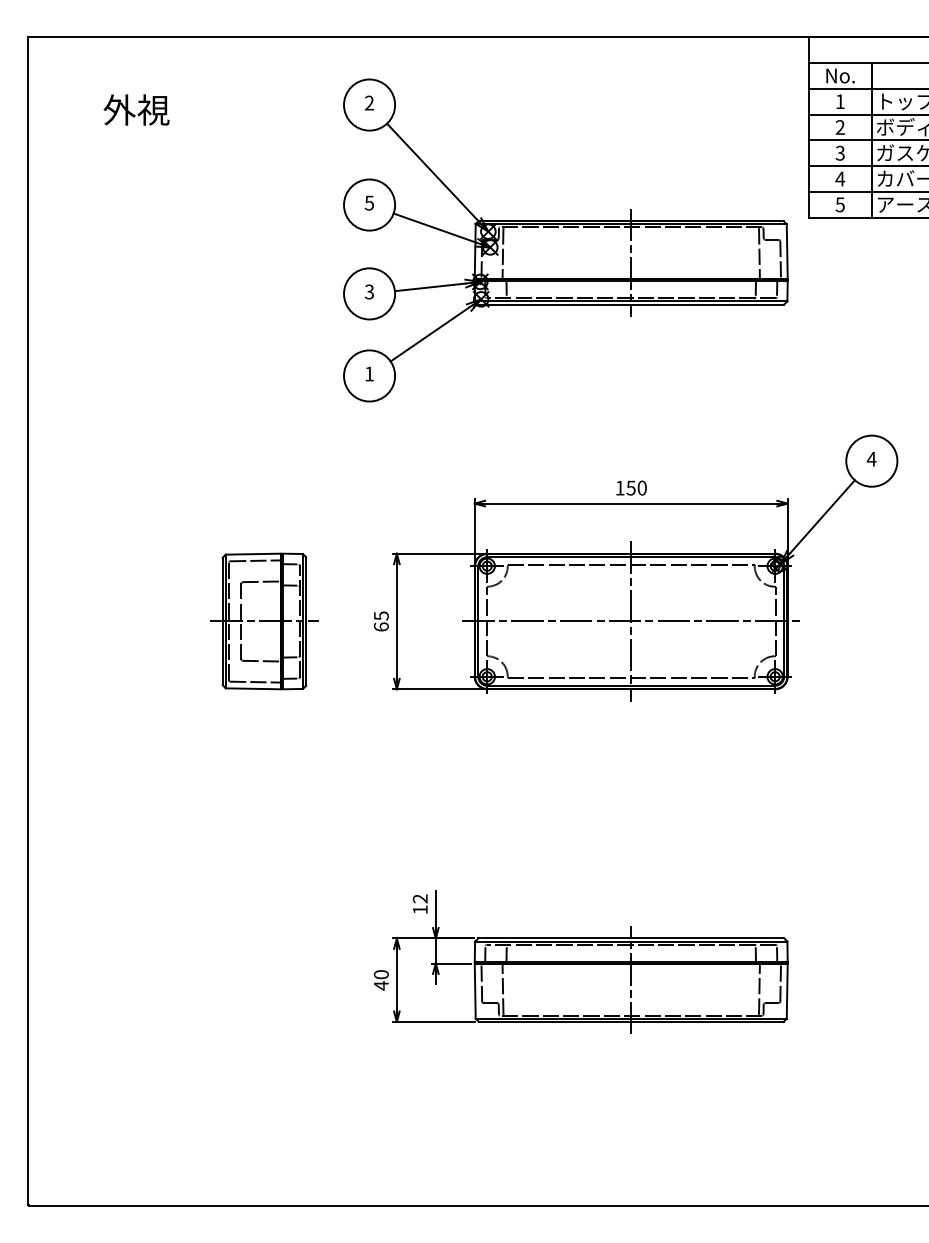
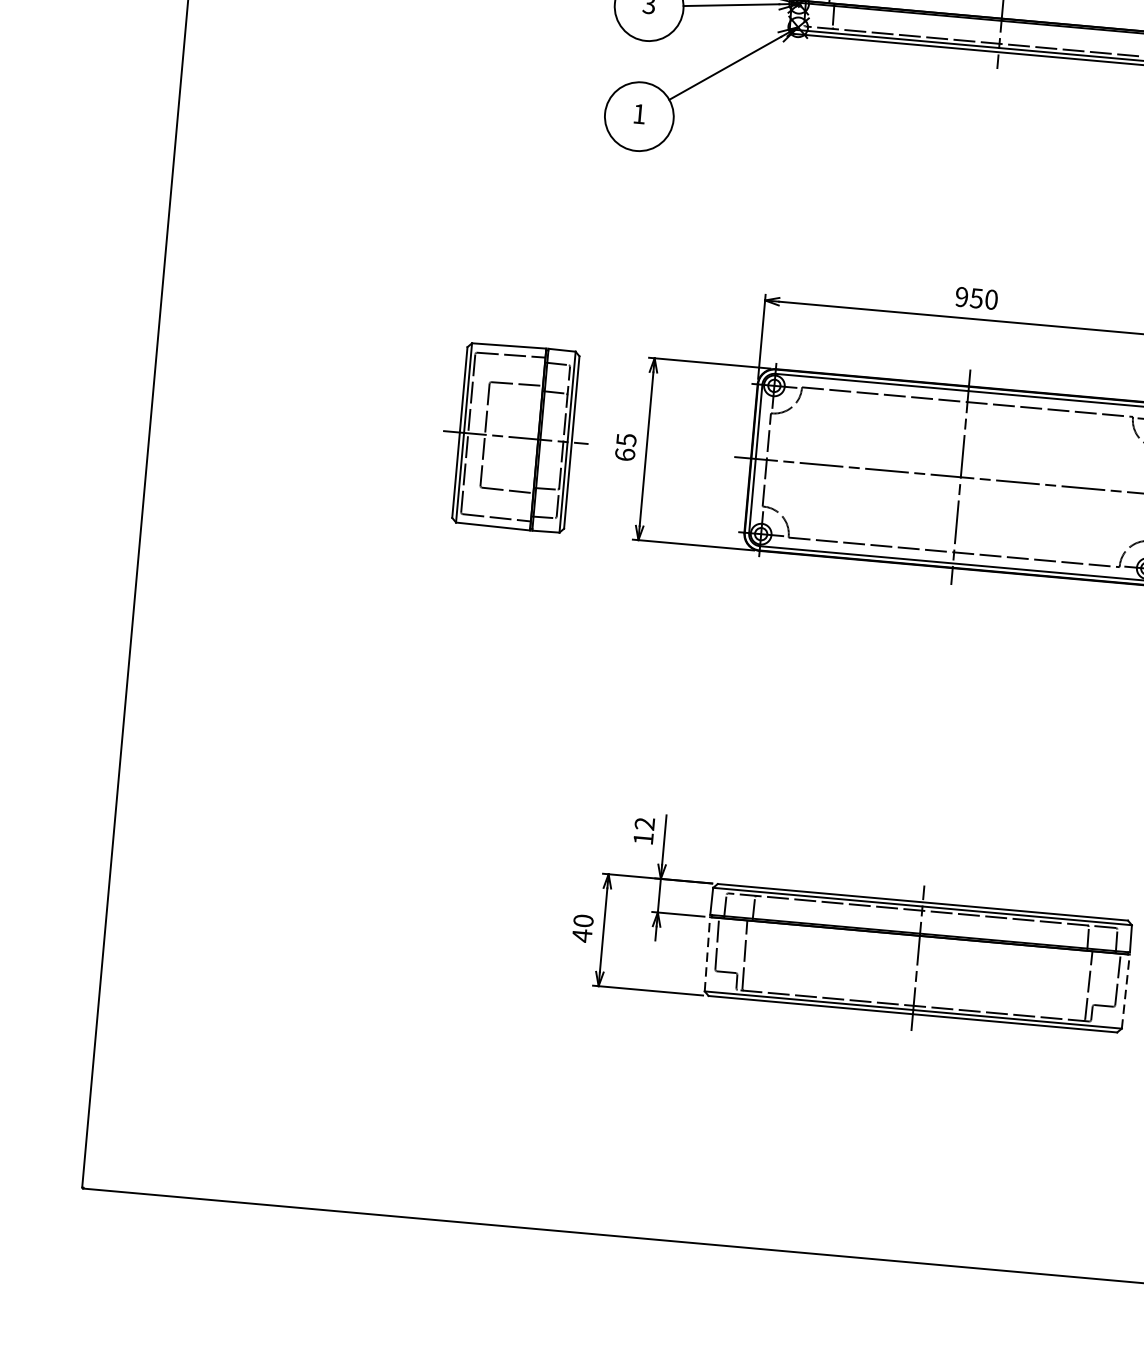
text: (619, 487) -> (961, 296), 150 -> 950
part: (264, 621) -> (515, 437), moved
line: (475, 991) -> (707, 954), solid -> dashed
line: (787, 991) -> (1126, 992), solid -> dashed

